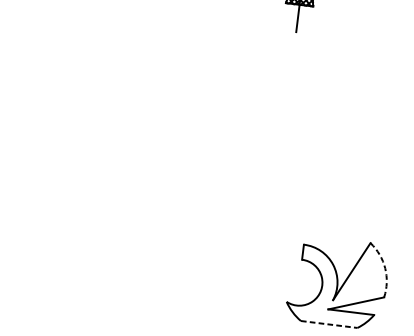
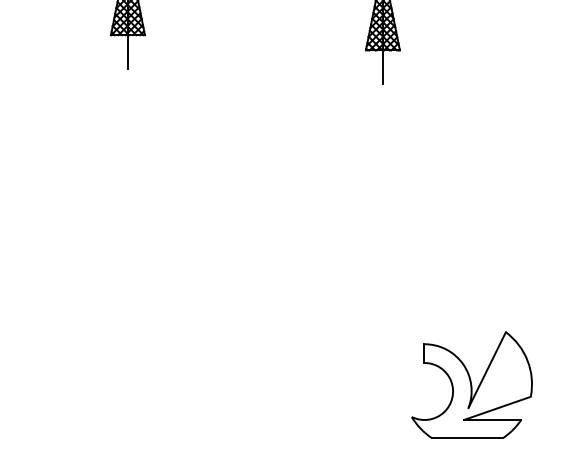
arc: (385, 267) -> (527, 360), dashed -> solid
line: (329, 324) -> (467, 438), dashed -> solid

